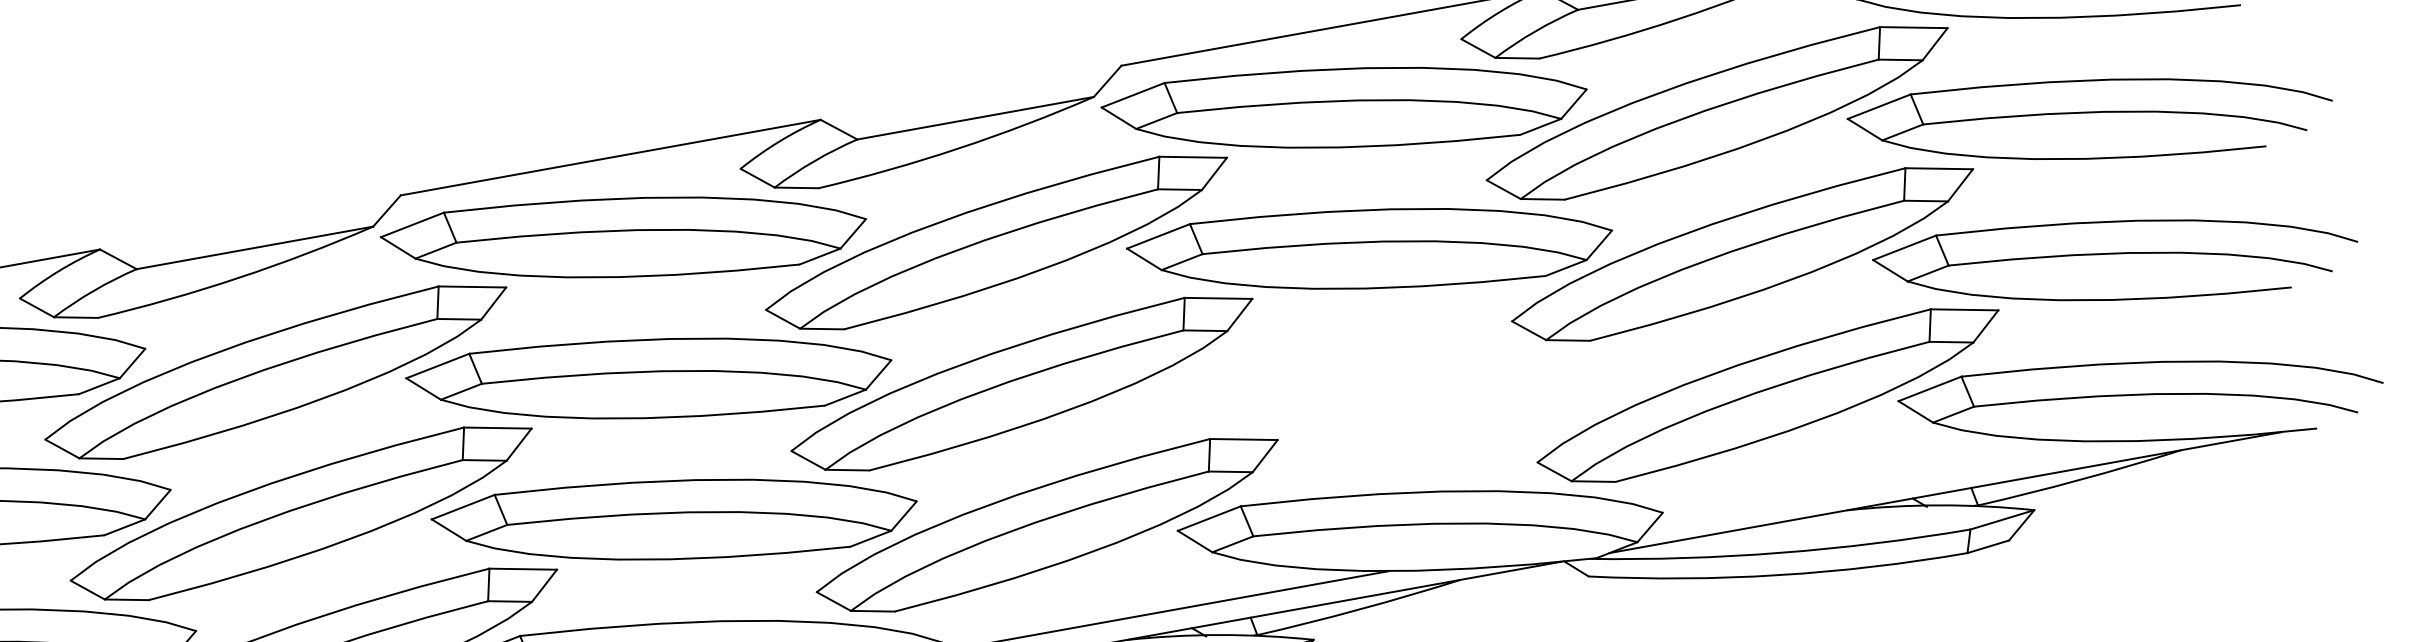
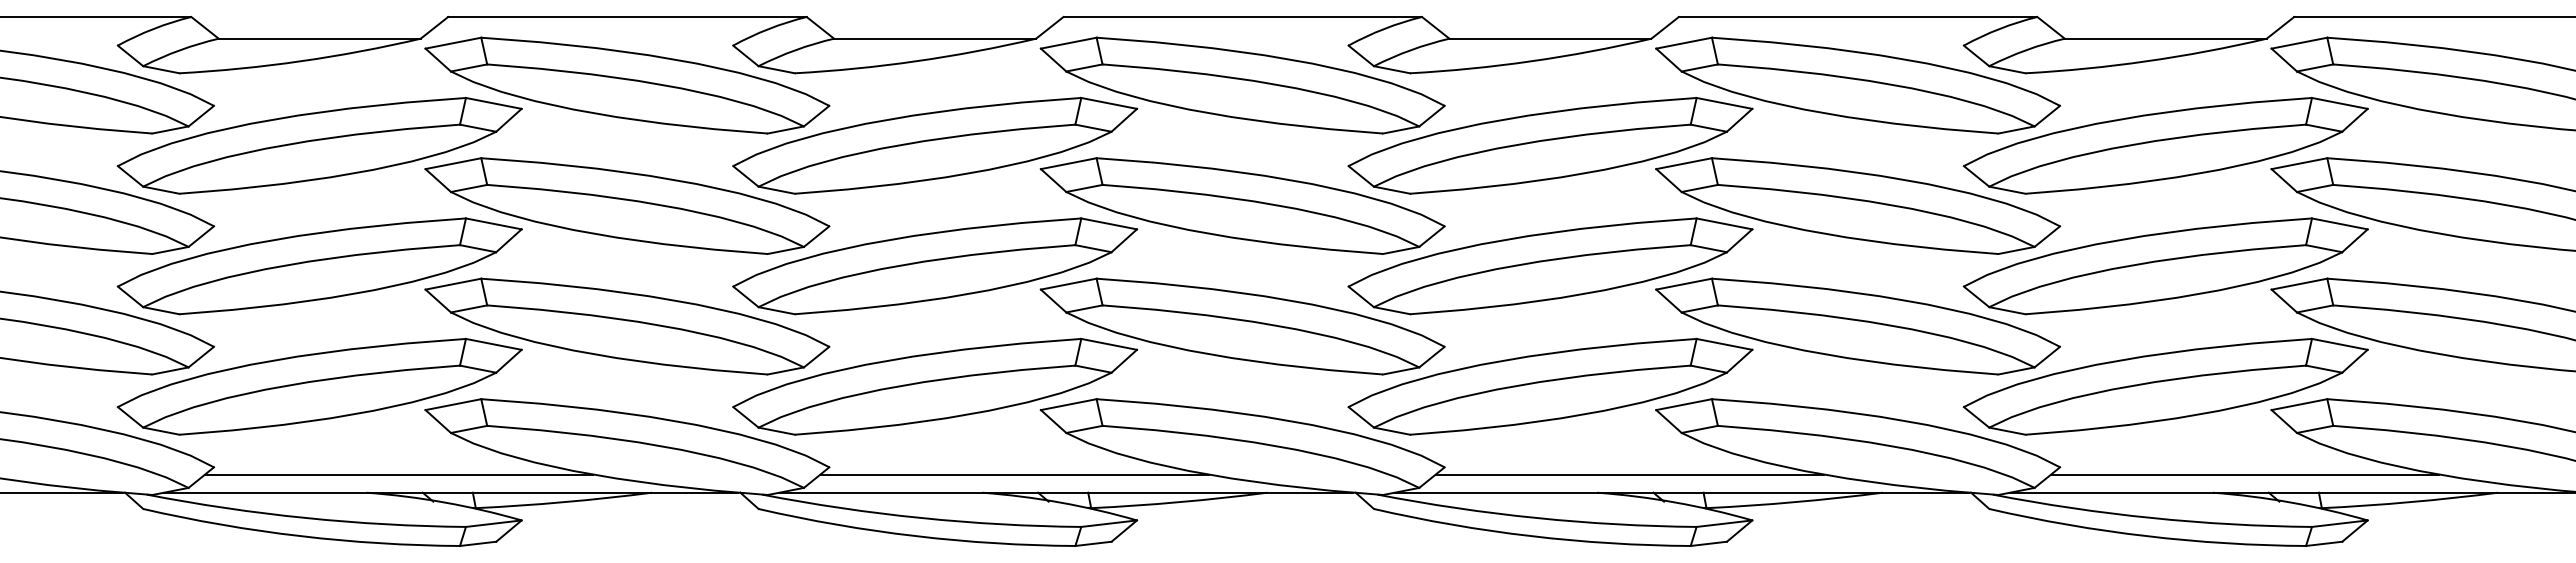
part: (1395, 390) -> (1857, 326), added
line: (1881, 482) -> (2245, 474), added

